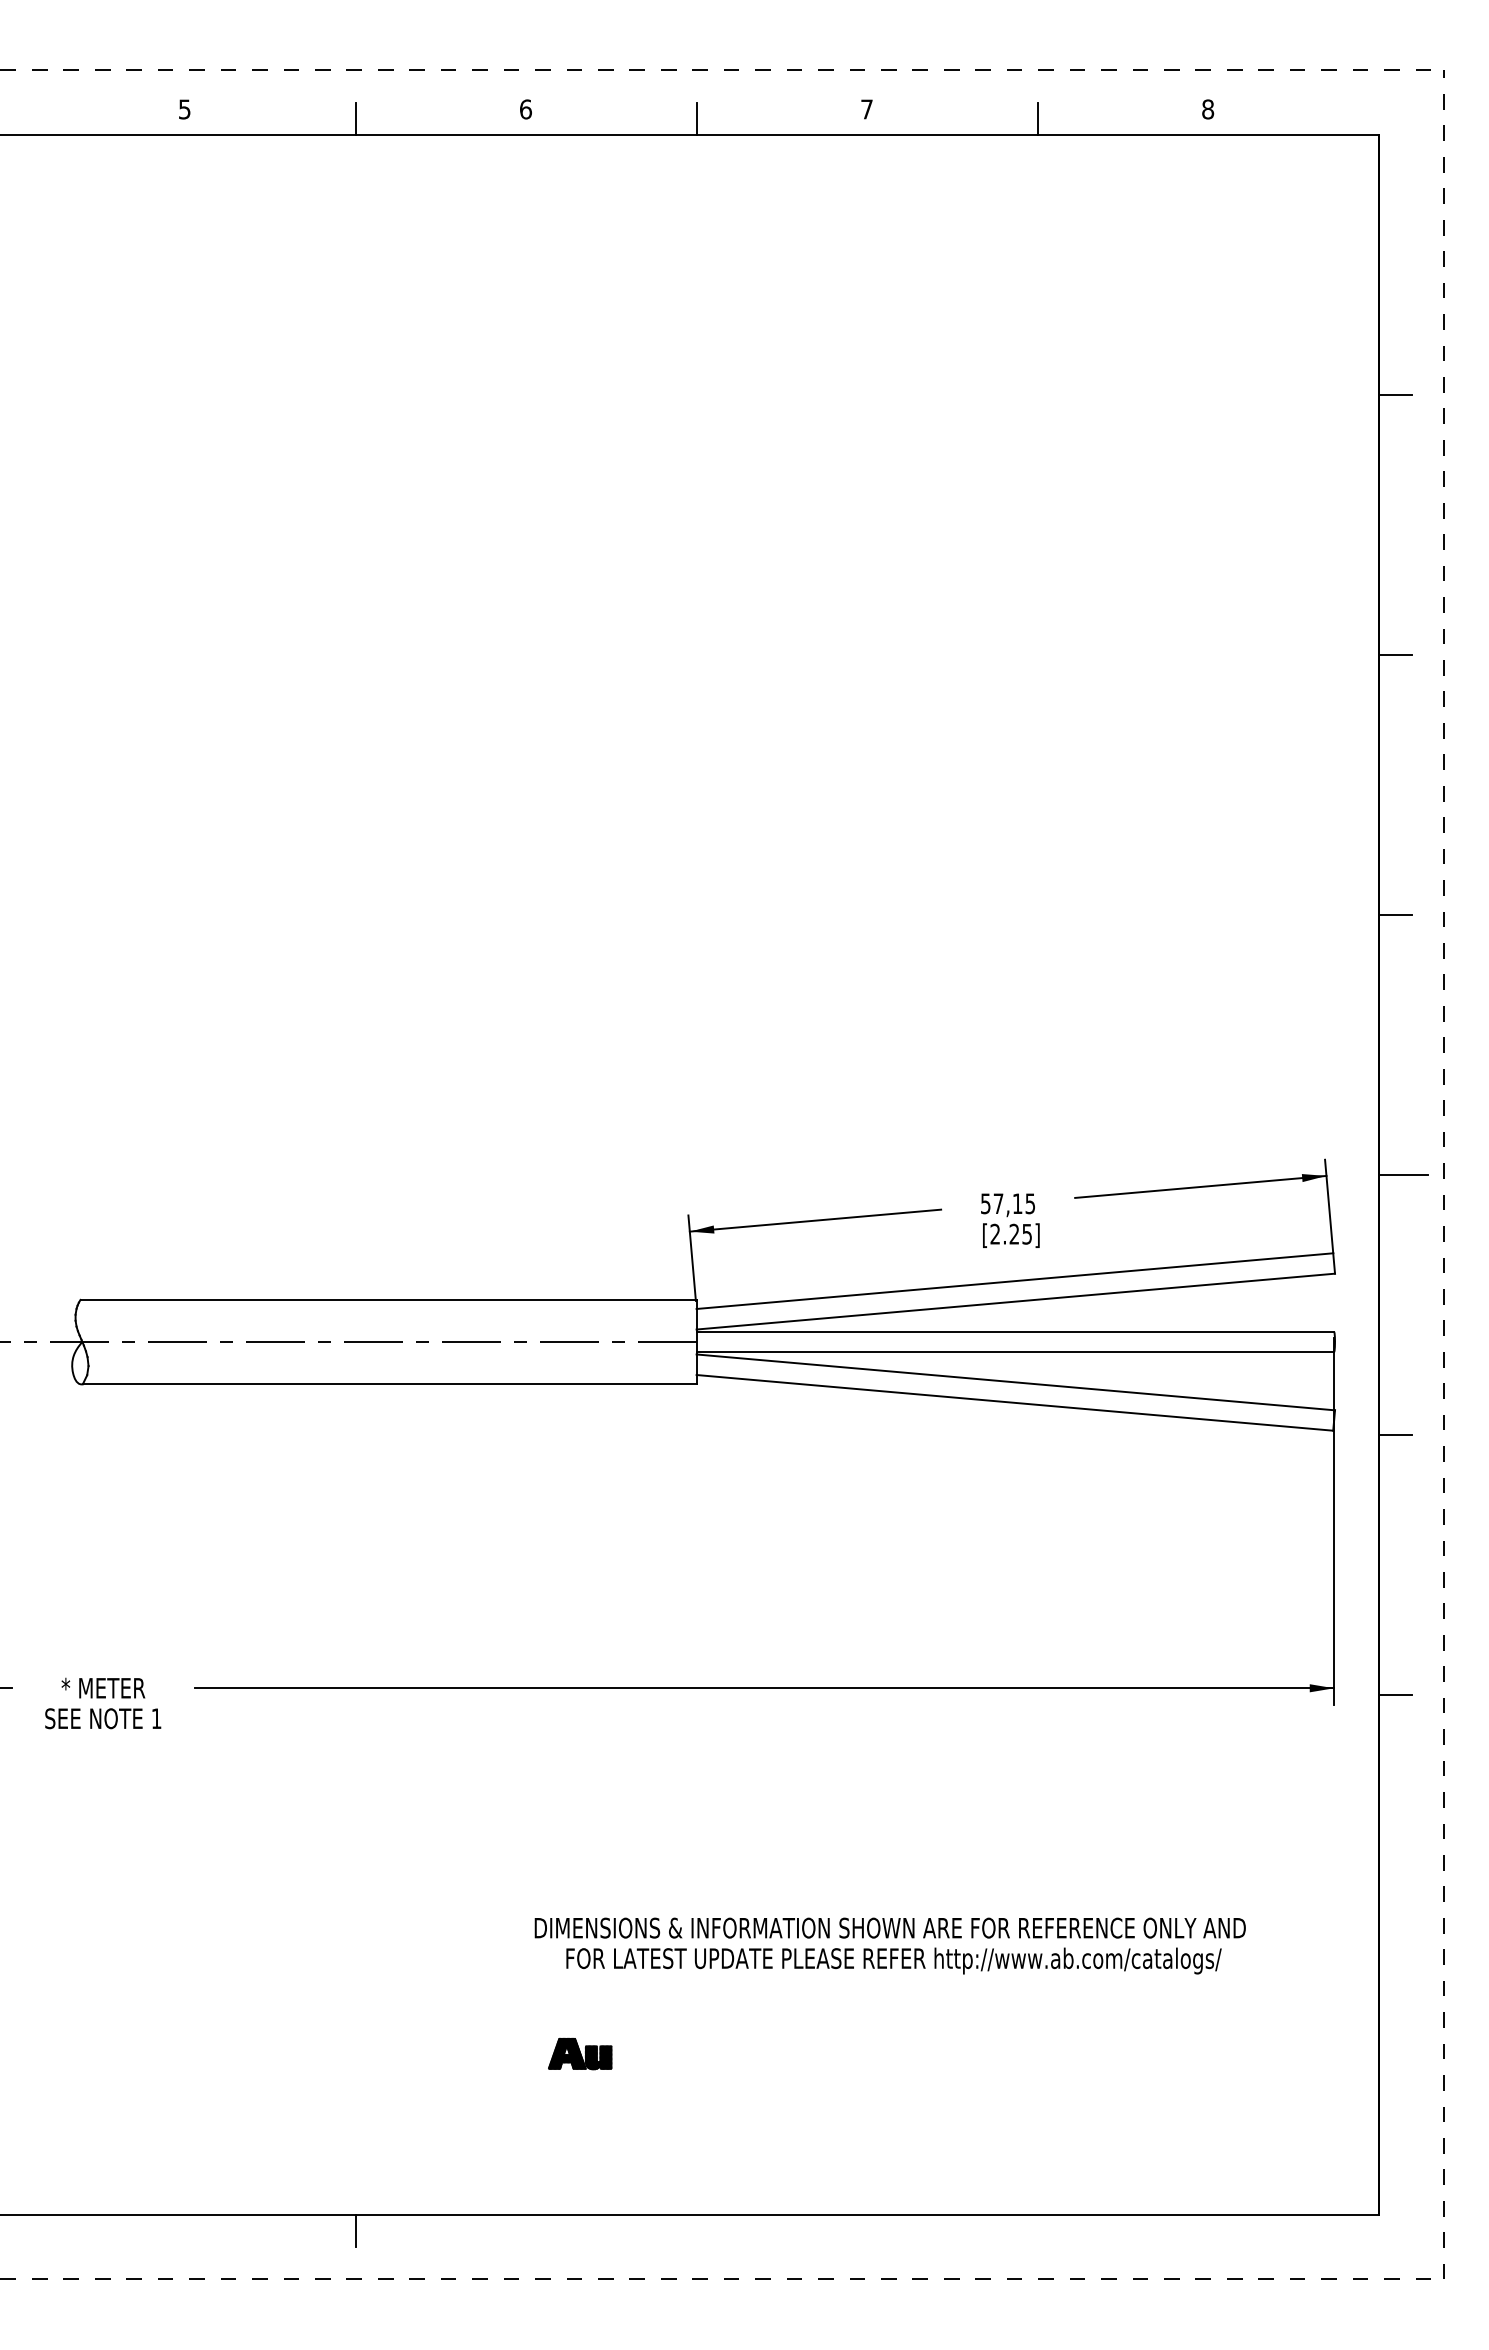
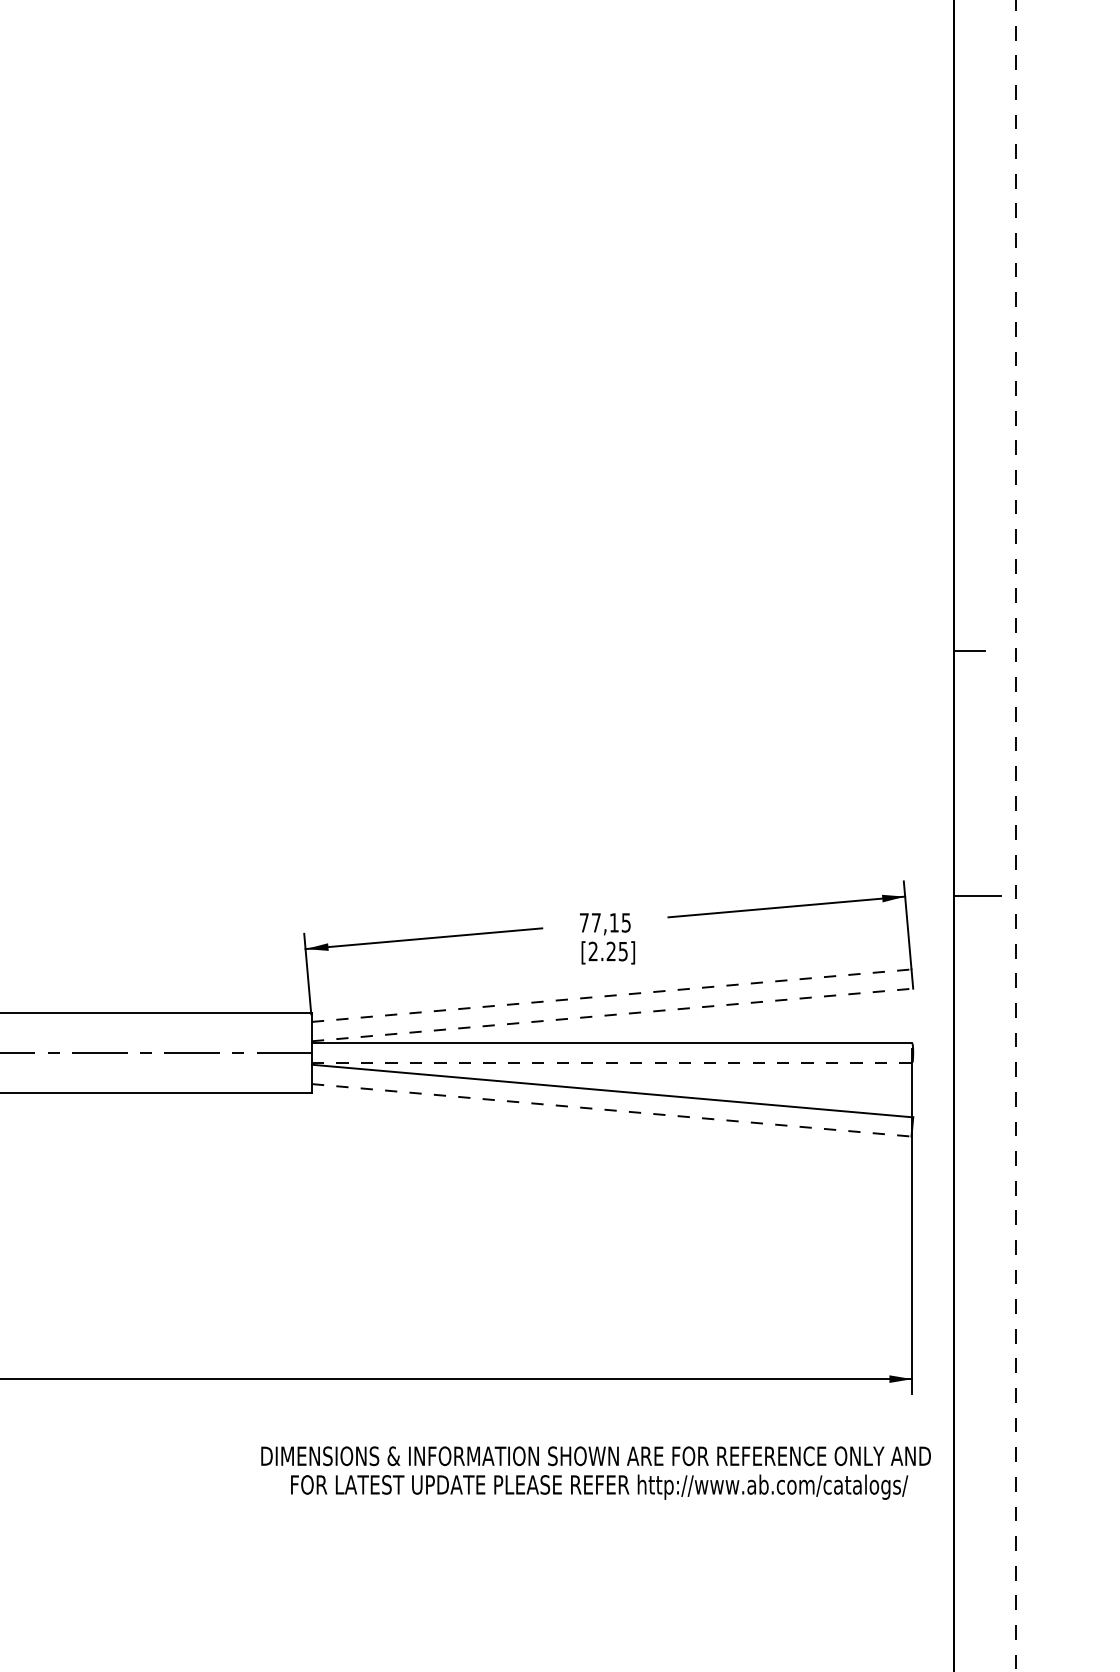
line: (1395, 395) -> (970, 161), removed
line: (1395, 655) -> (970, 406), removed
text: (985, 1203) -> (584, 922), 57,15 -> 77,15
line: (1014, 1281) -> (611, 996), solid -> dashed
line: (1016, 1301) -> (613, 1014), solid -> dashed
line: (1015, 1352) -> (612, 1062), solid -> dashed
line: (1014, 1402) -> (611, 1109), solid -> dashed
line: (1395, 1434) -> (970, 1140), removed
line: (1395, 1694) -> (970, 1384), removed
text: (889, 1945) -> (595, 1472), moved

